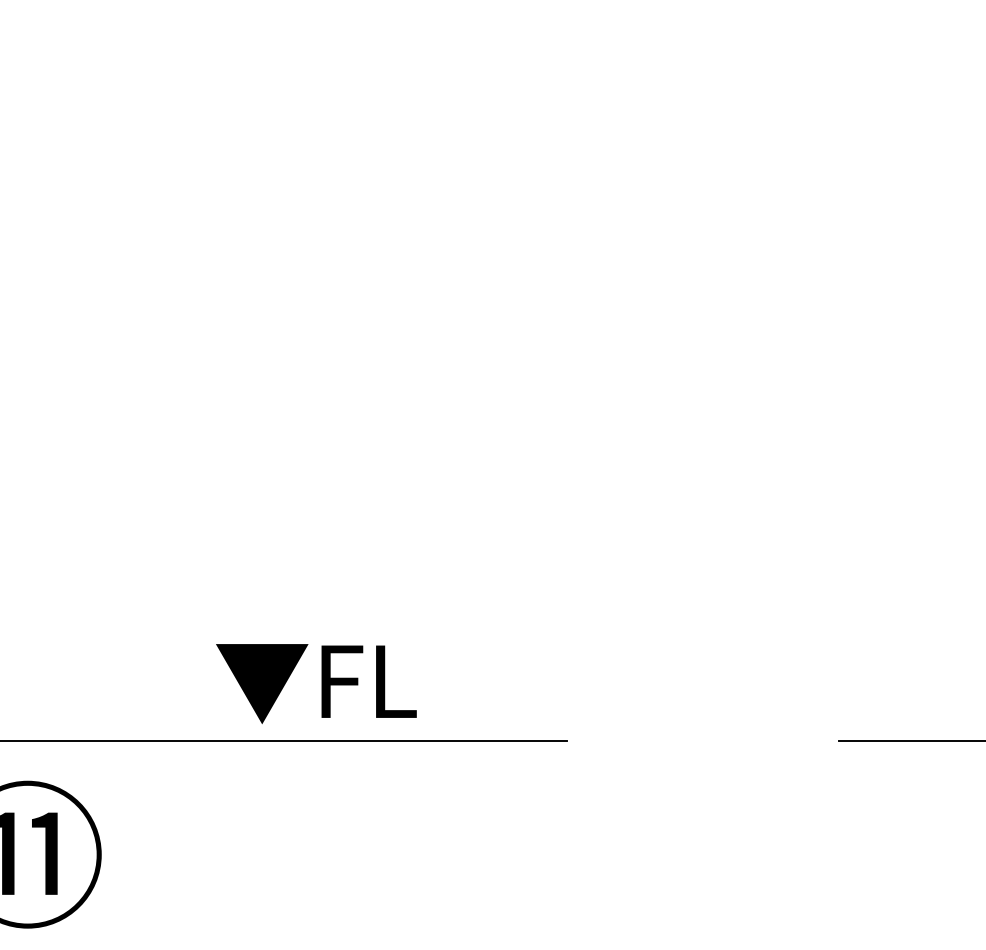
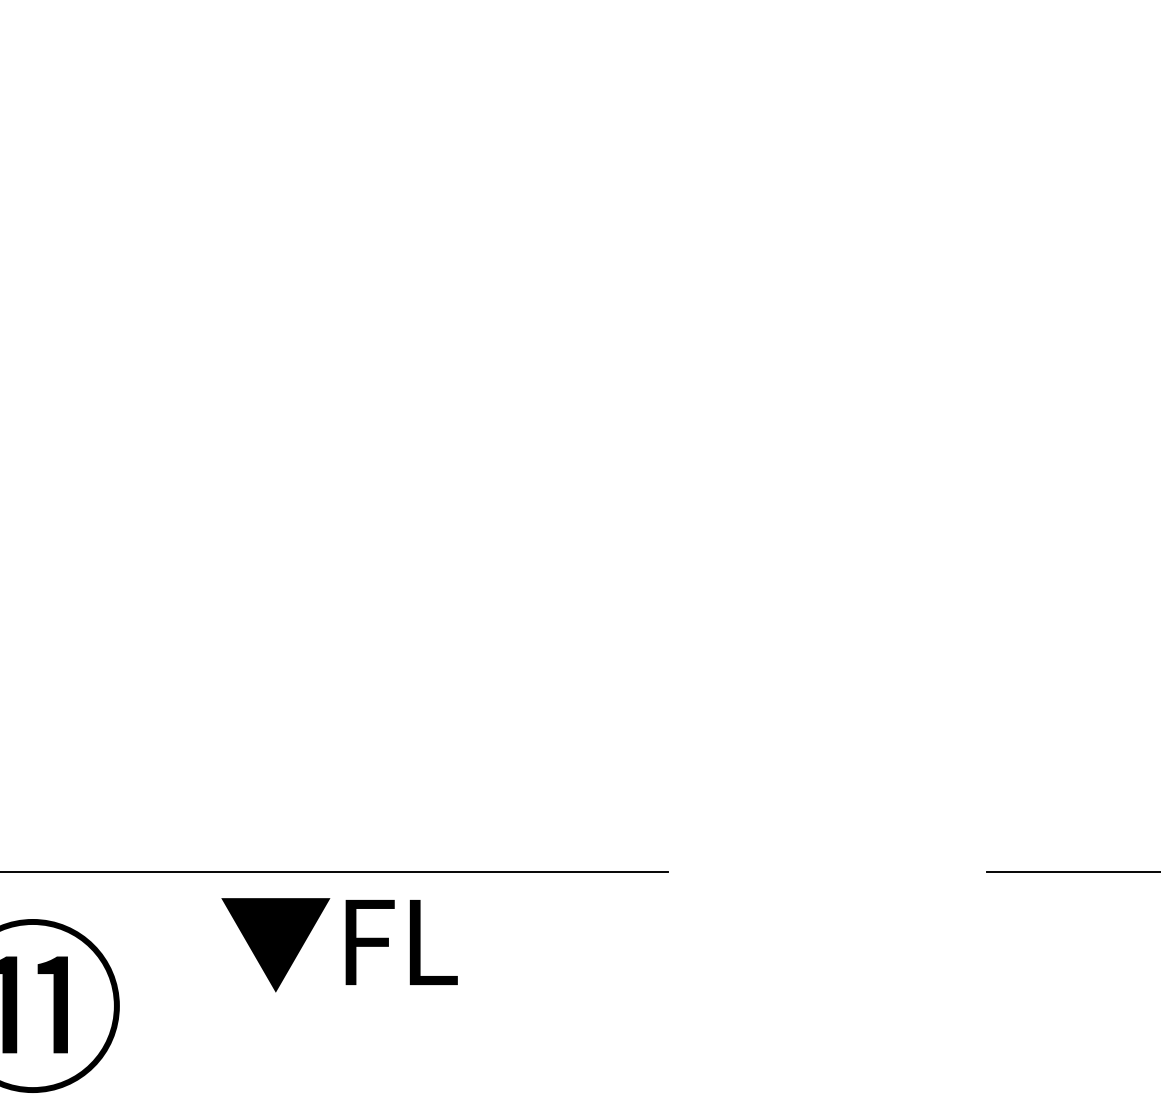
text: (316, 683) -> (339, 944), moved

